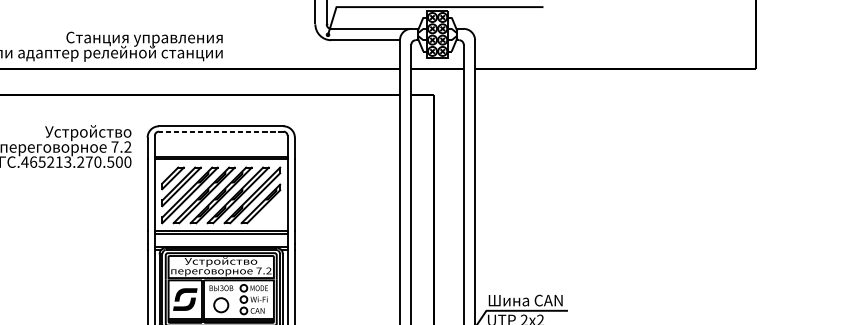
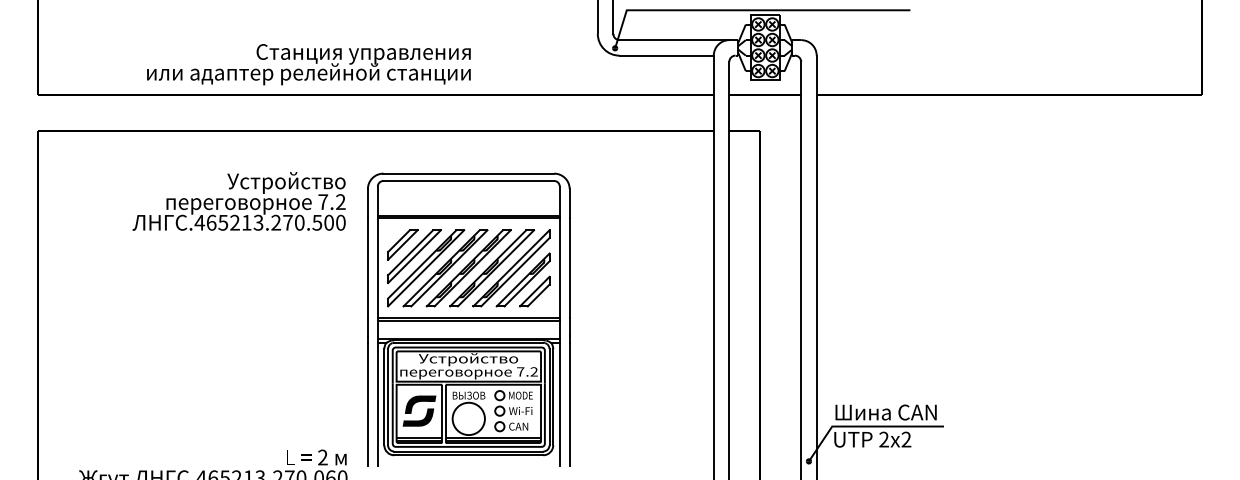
line: (221, 132) -> (468, 181), dashed -> solid
part: (269, 212) -> (534, 291), added
circle: (221, 304) -> (468, 418), size x1.67

